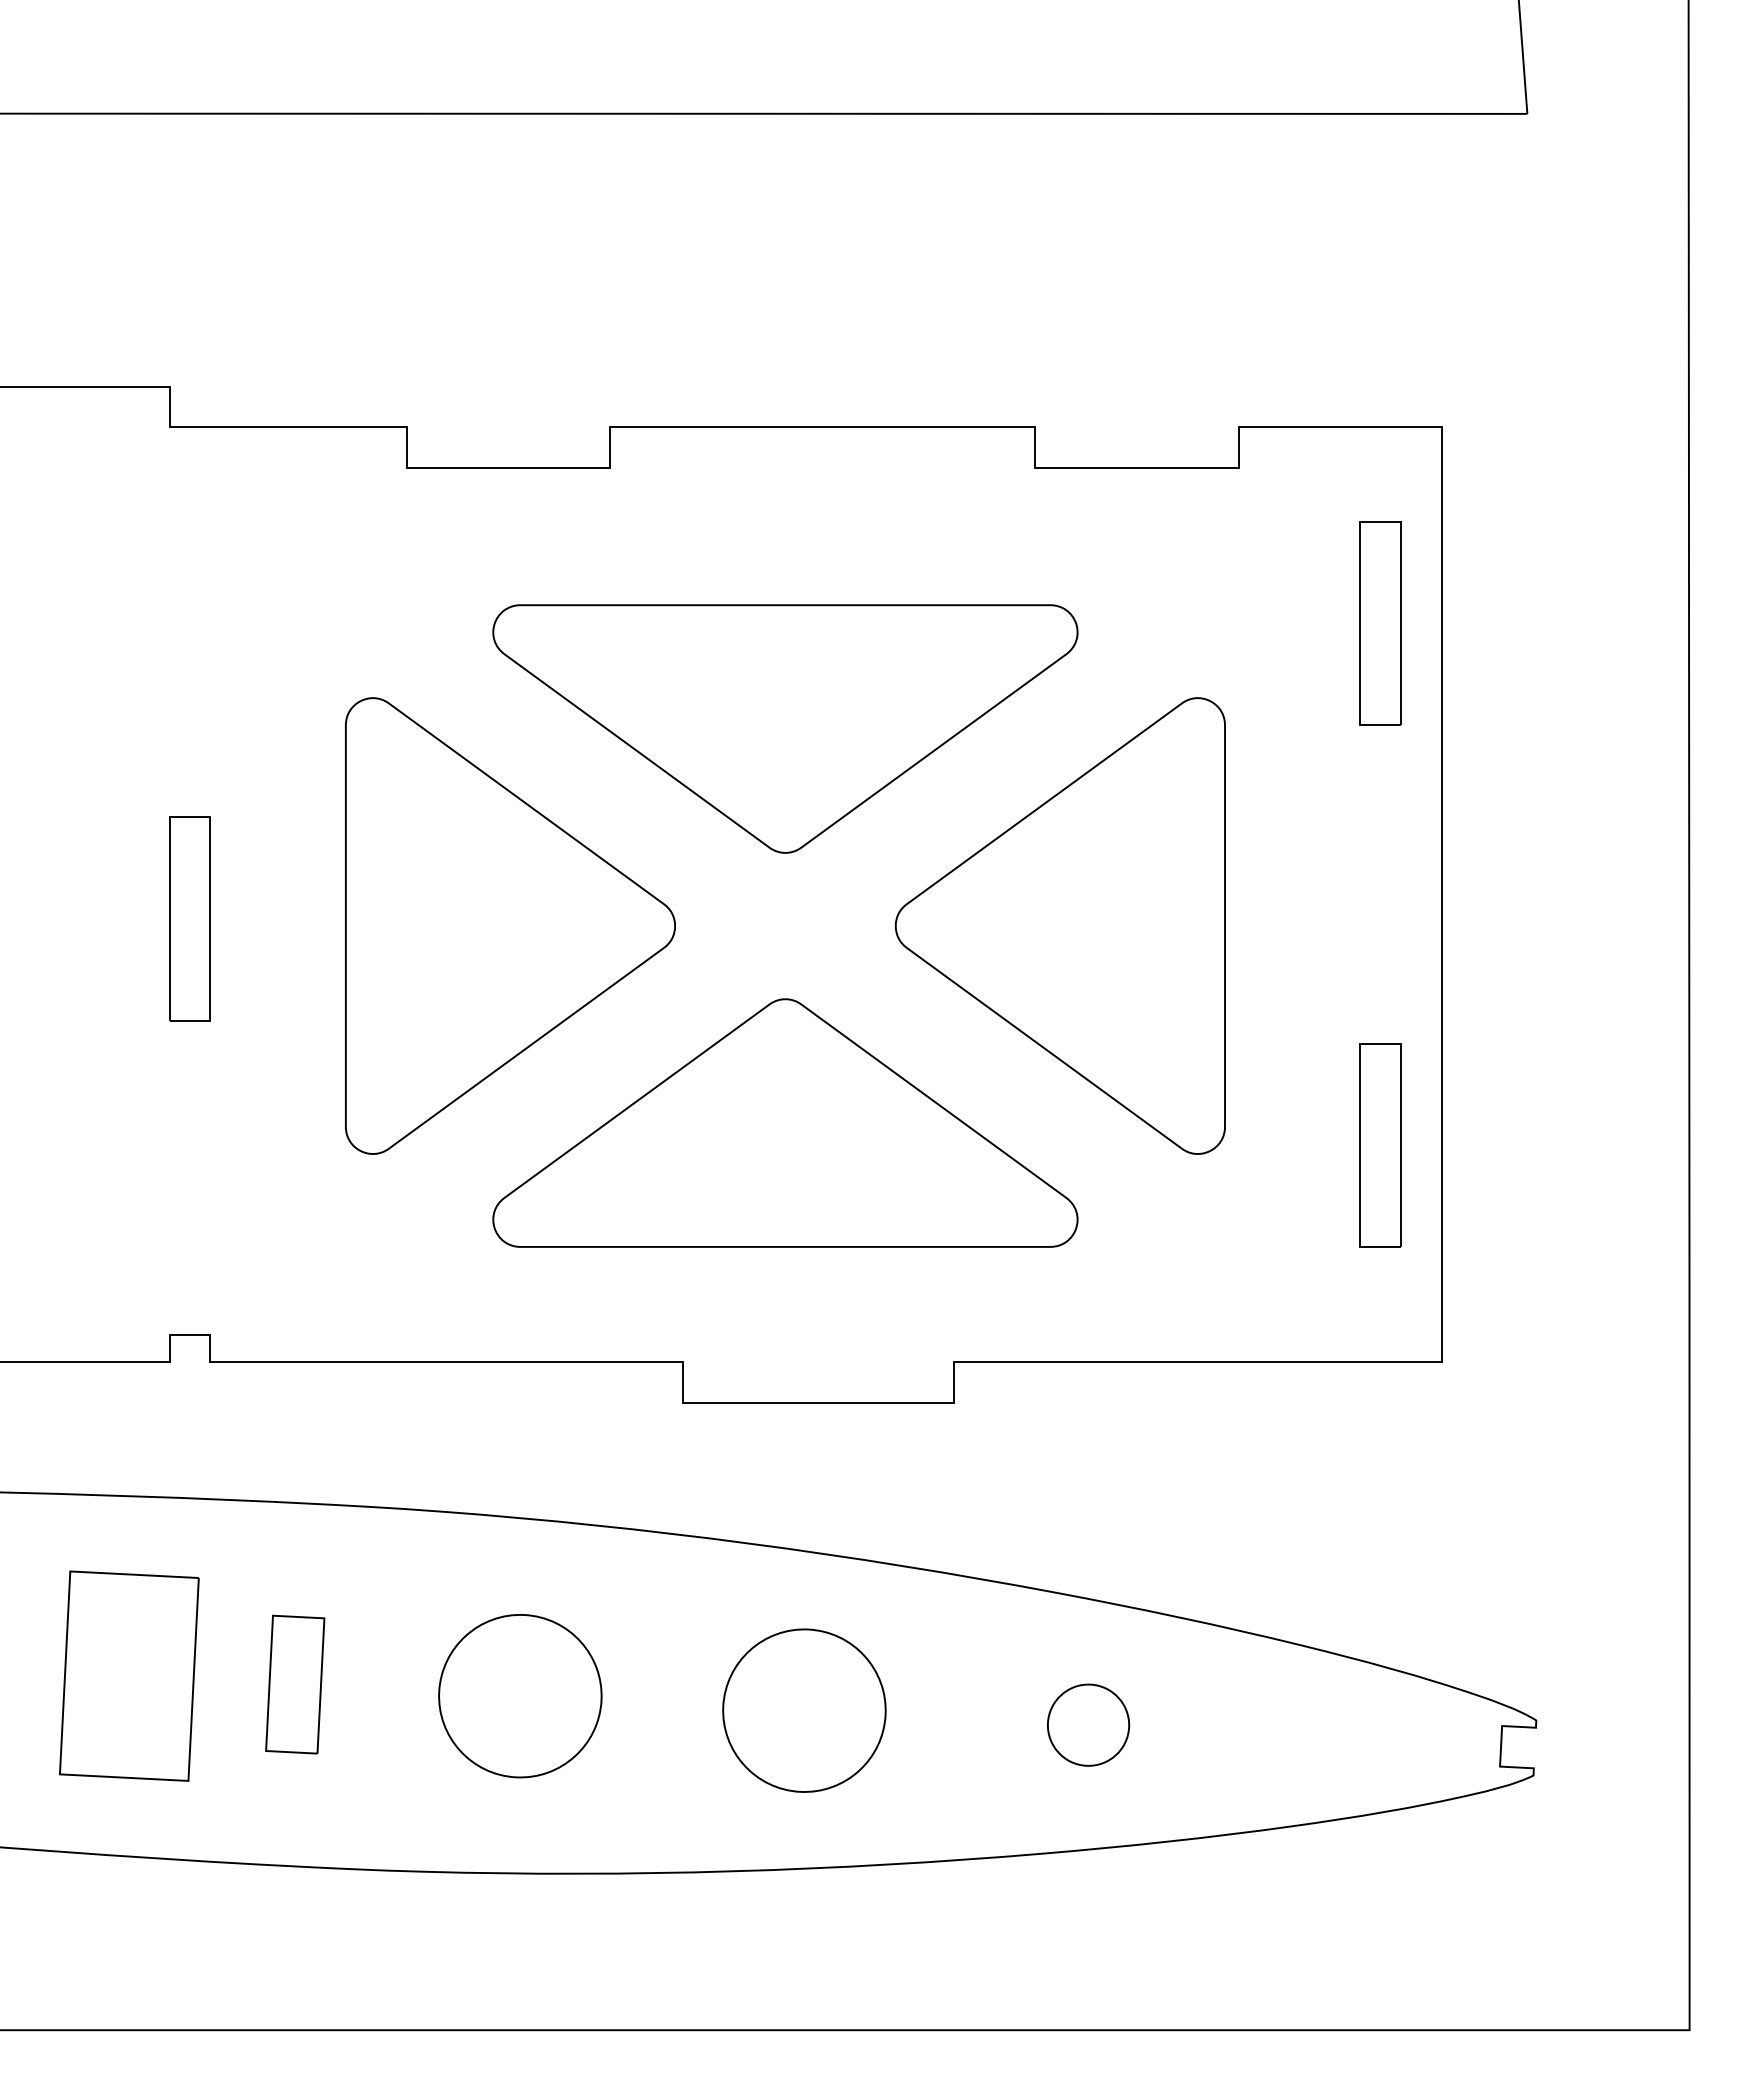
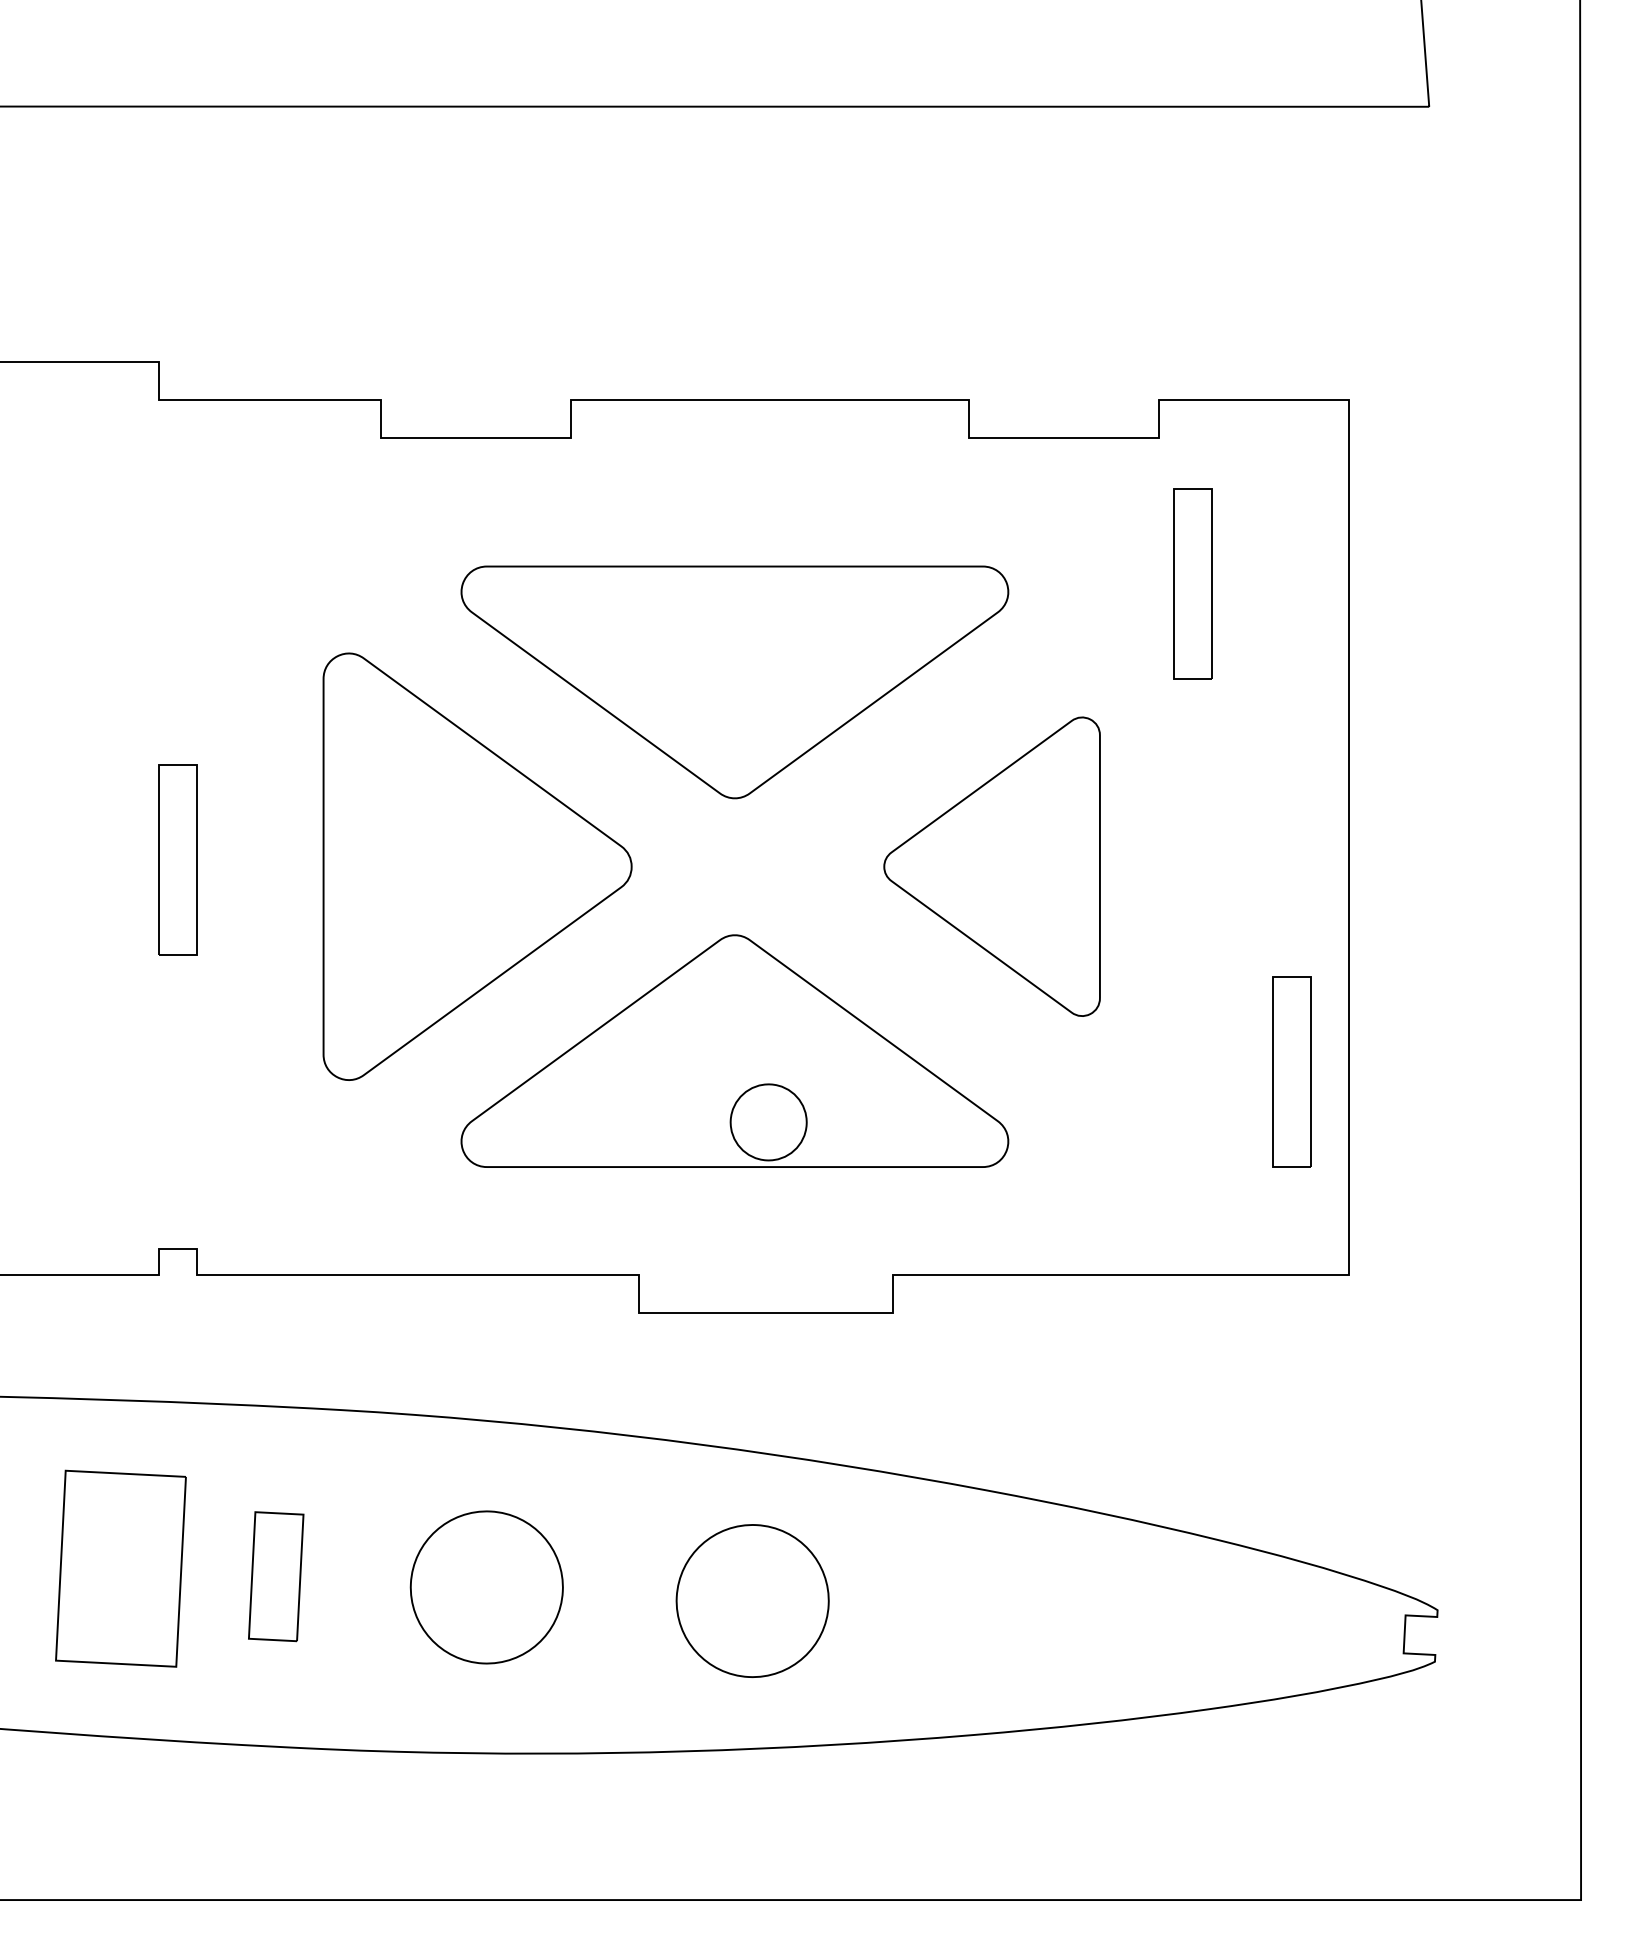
part: (1380, 623) -> (1192, 583), moved
part: (1059, 925) -> (991, 866), size x0.7
part: (1088, 1724) -> (768, 1121), moved

